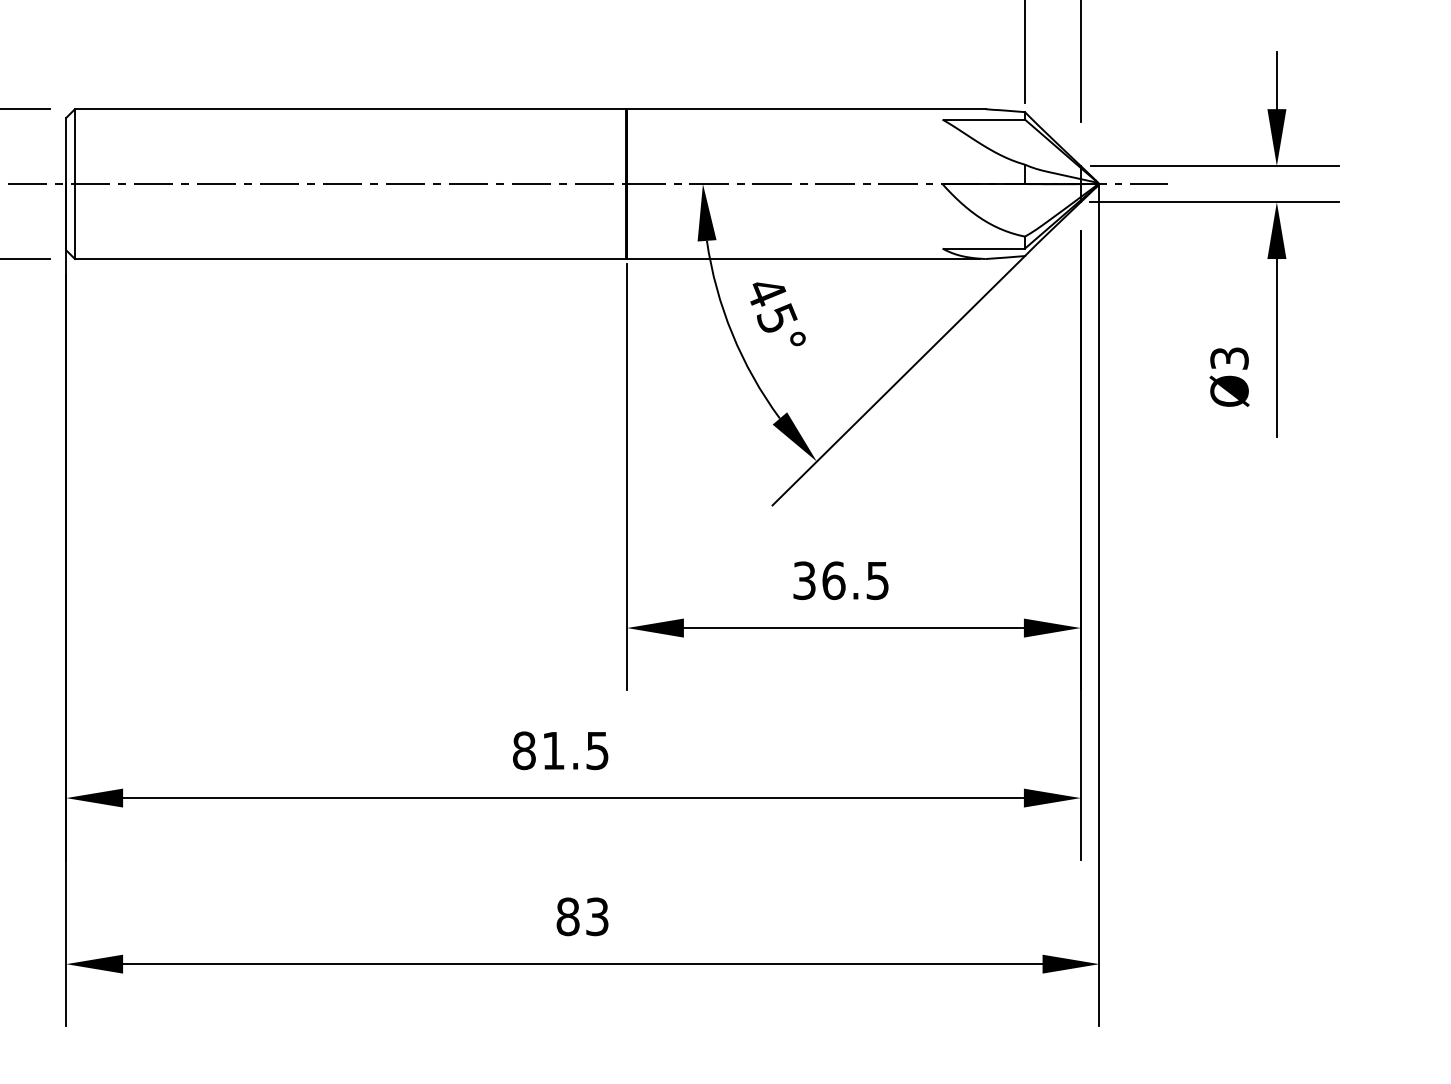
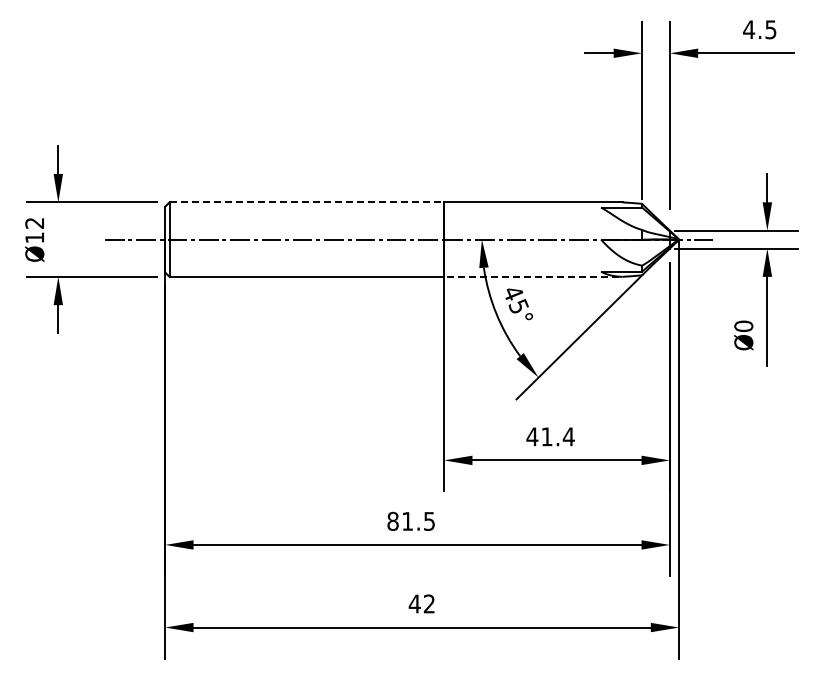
line: (352, 109) -> (307, 202), solid -> dashed
line: (802, 258) -> (531, 276), solid -> dashed
text: (1228, 358) -> (743, 326), Ø3 -> Ø0
text: (840, 580) -> (550, 436), 36.5 -> 41.4
text: (581, 915) -> (421, 603), 83 -> 42

